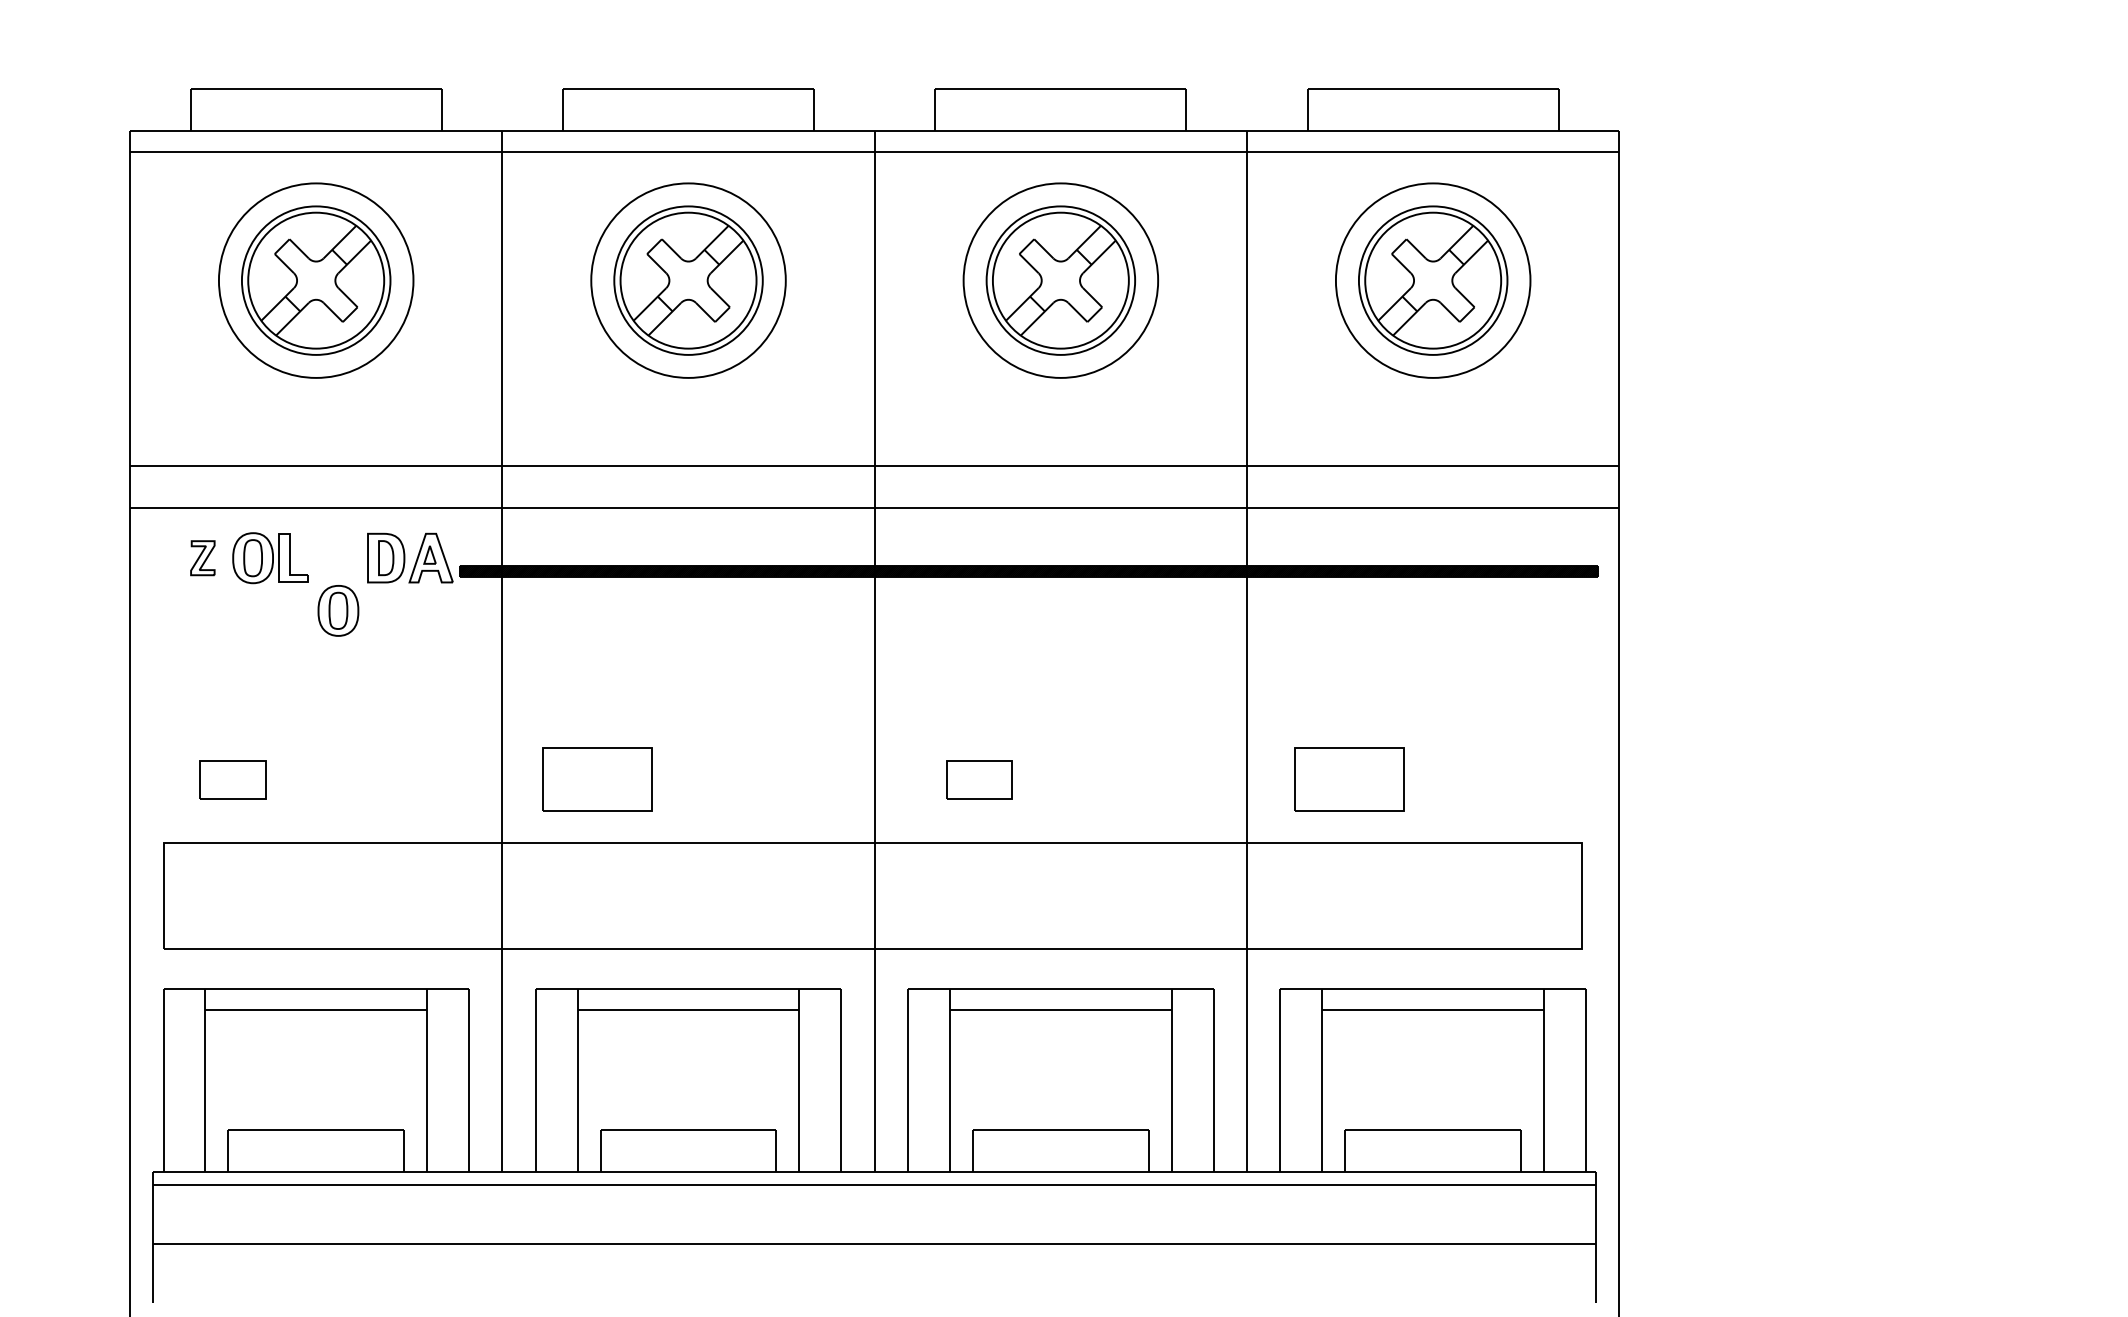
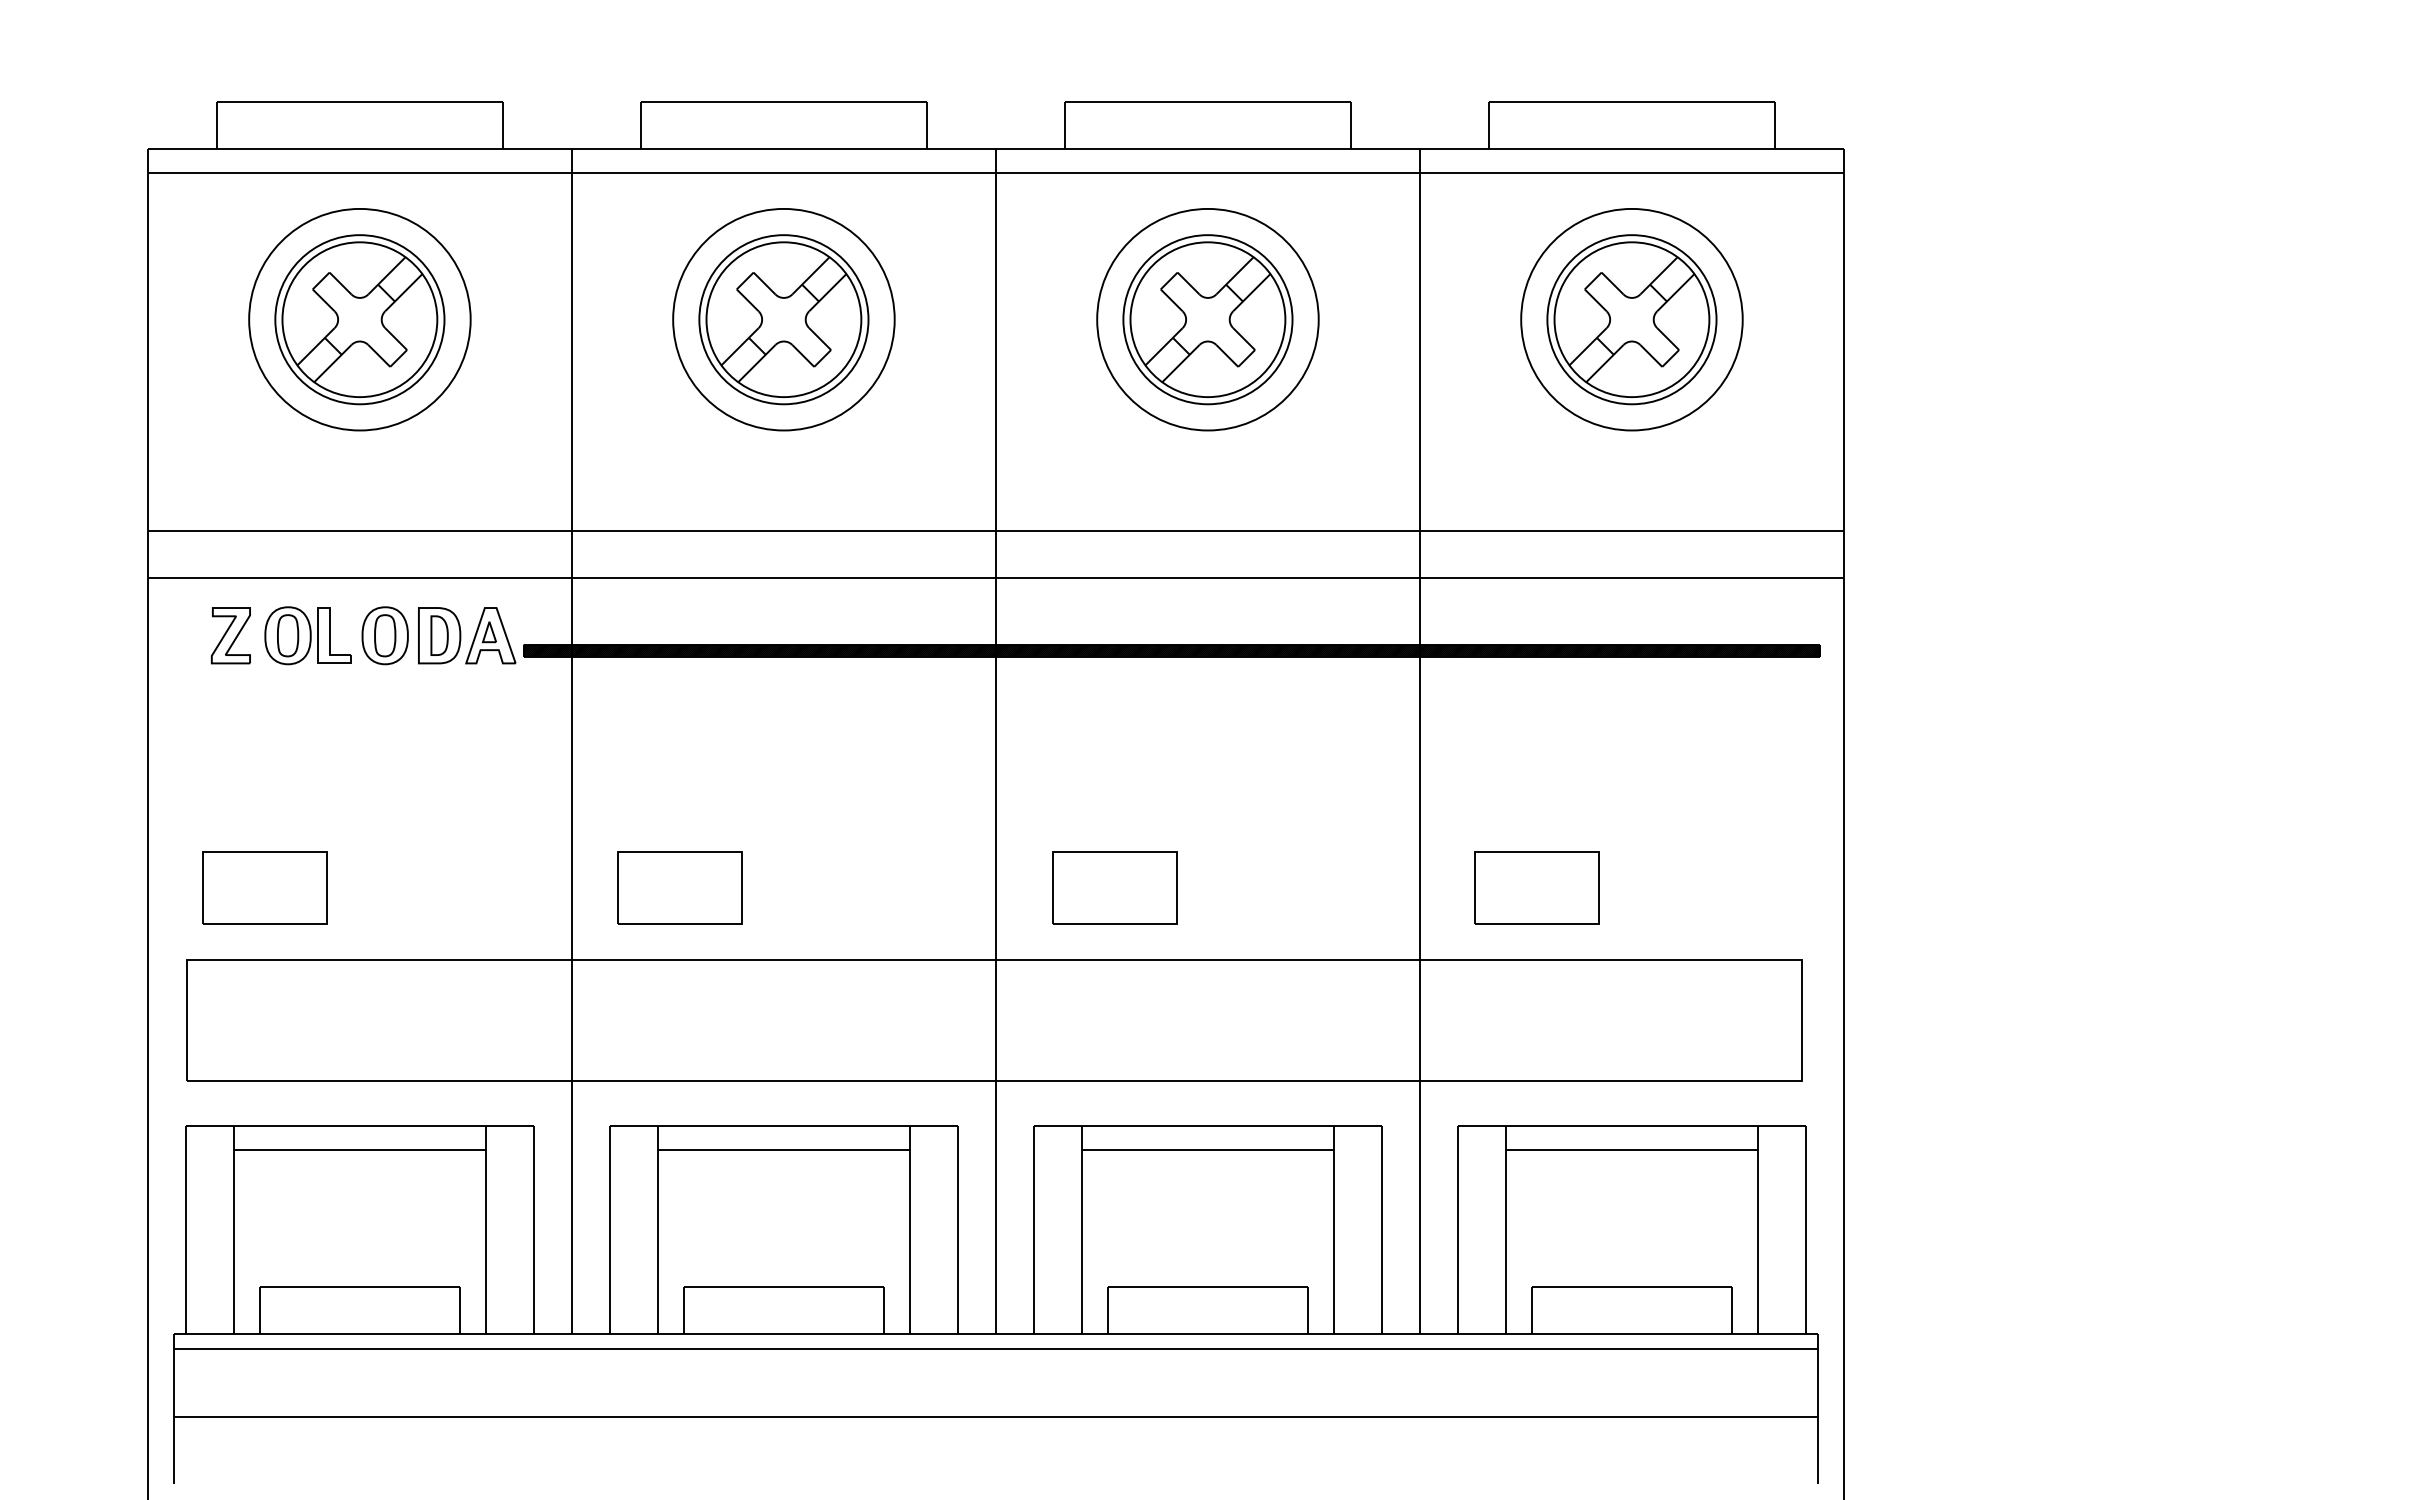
part: (202, 557) -> (230, 635), size x1.43
part: (337, 610) -> (384, 635), moved
part: (232, 779) -> (264, 887), size x1.67
part: (978, 779) -> (1114, 887), size x1.67

